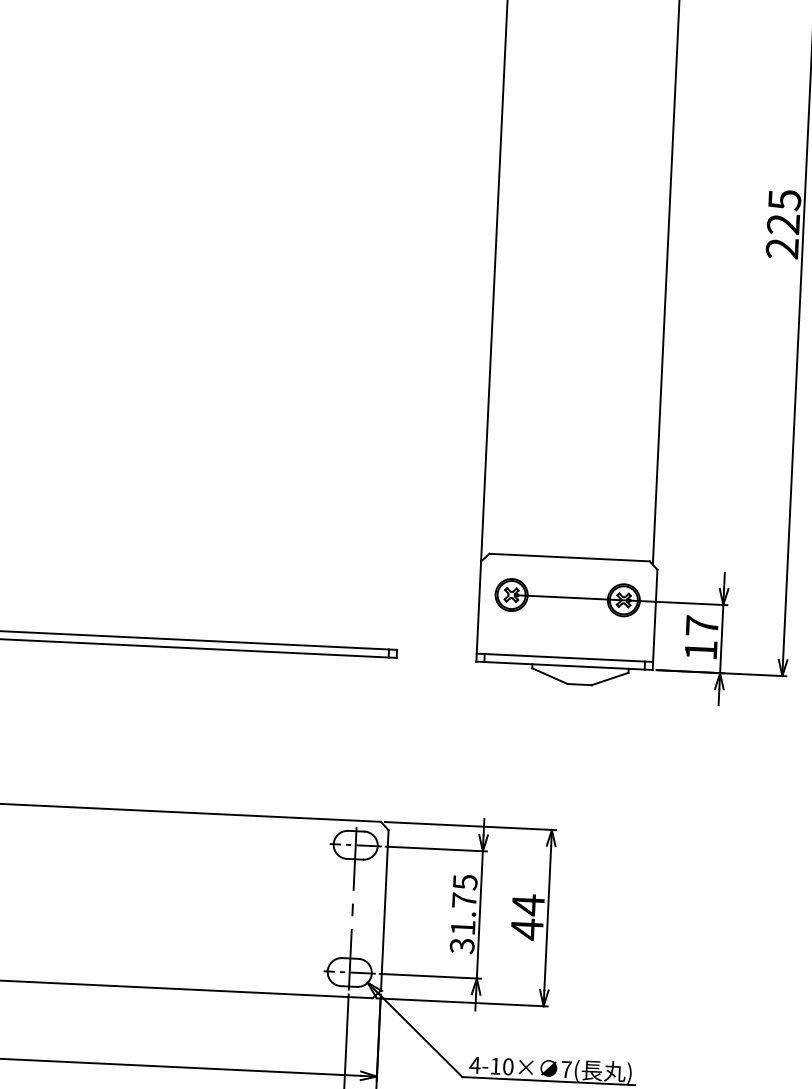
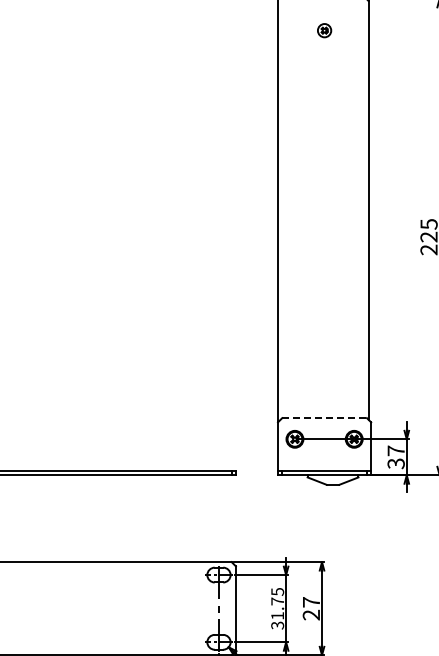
line: (571, 558) -> (325, 418), solid -> dashed
text: (699, 649) -> (395, 463), 17 -> 37
text: (525, 916) -> (310, 608), 44 -> 27

